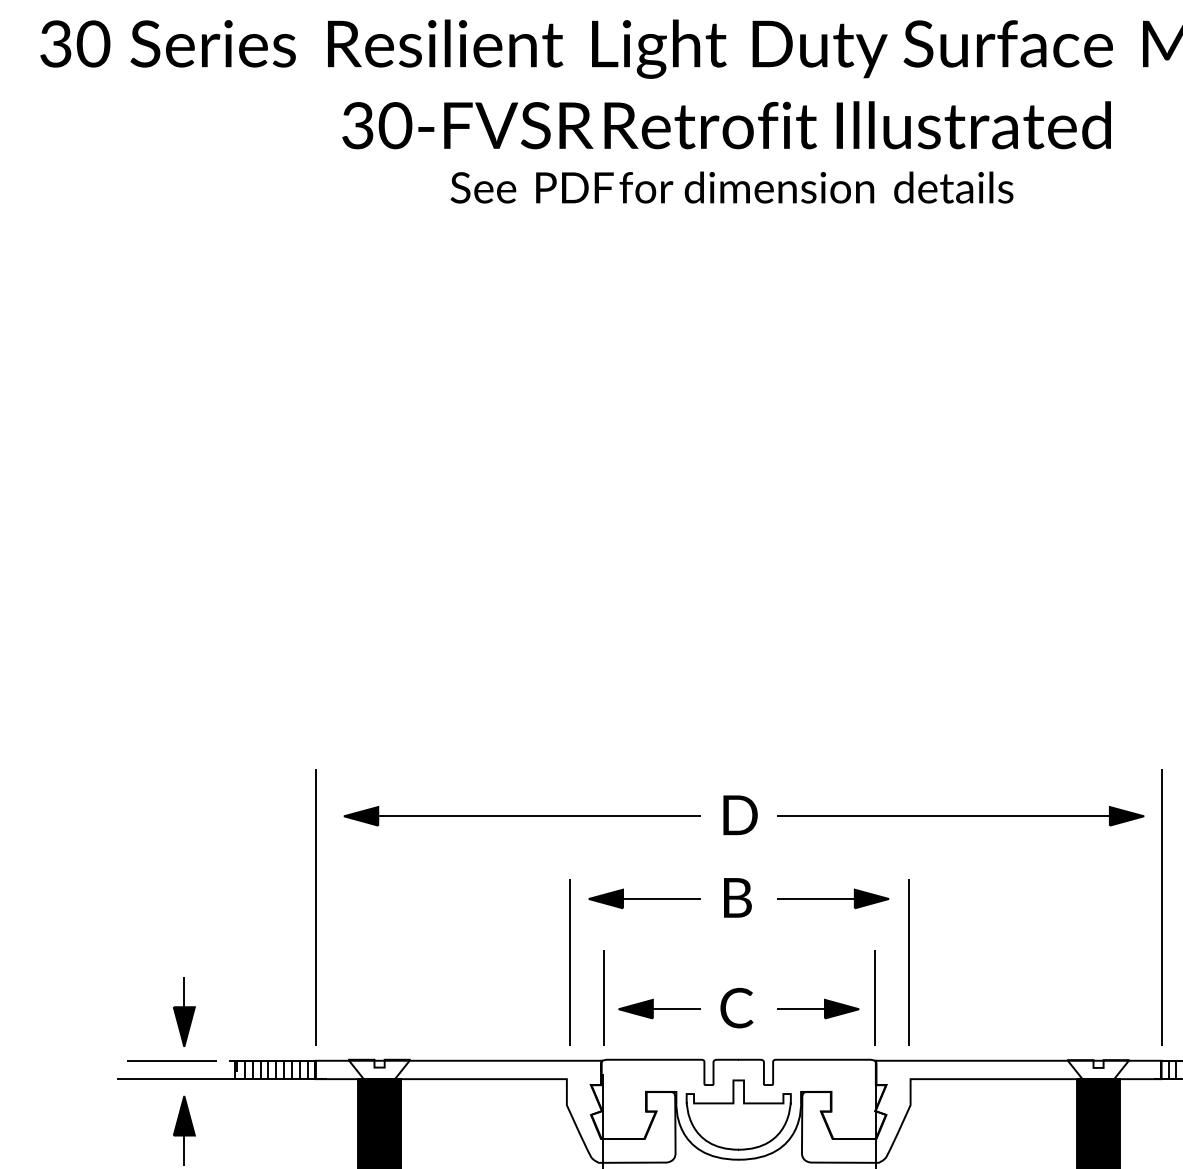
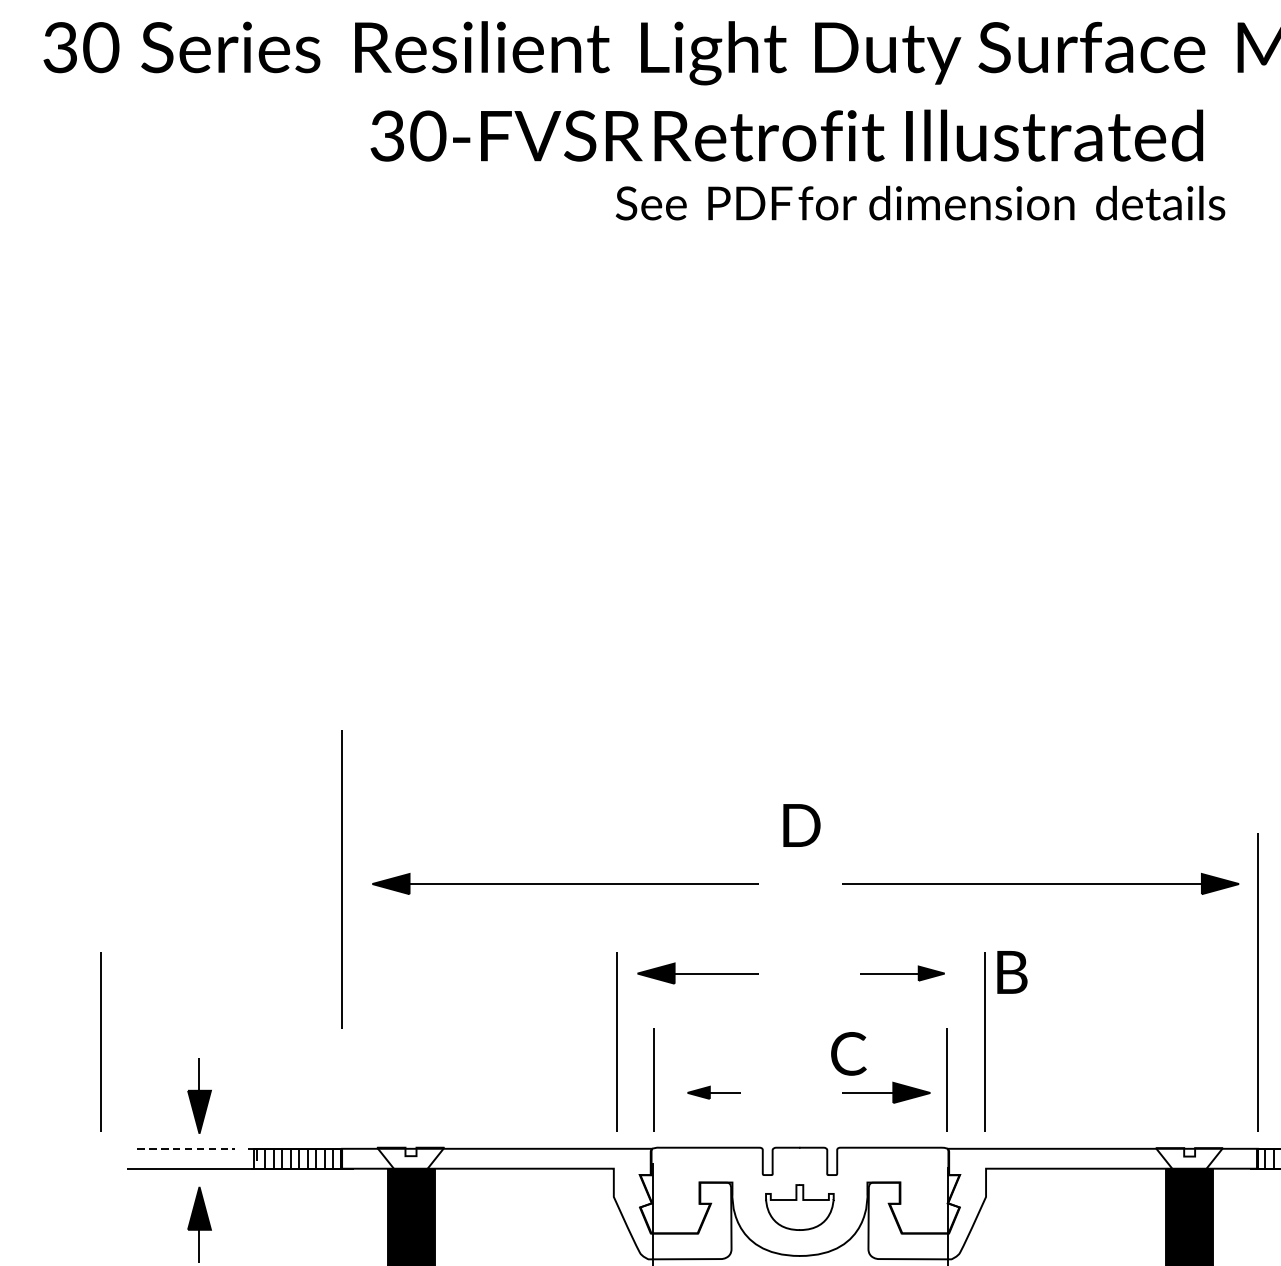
text: (731, 187) -> (919, 203), moved
text: (740, 815) -> (801, 825), moved
text: (737, 897) -> (1011, 971), moved
part: (833, 898) -> (902, 973), size x0.7
line: (315, 907) -> (341, 879), moved
line: (92, 962) -> (100, 1042), added
text: (736, 1007) -> (848, 1053), moved
part: (659, 1008) -> (714, 1092), size x0.6
line: (172, 1060) -> (186, 1148), solid -> dashed
part: (738, 1114) -> (799, 1206), size x0.6

